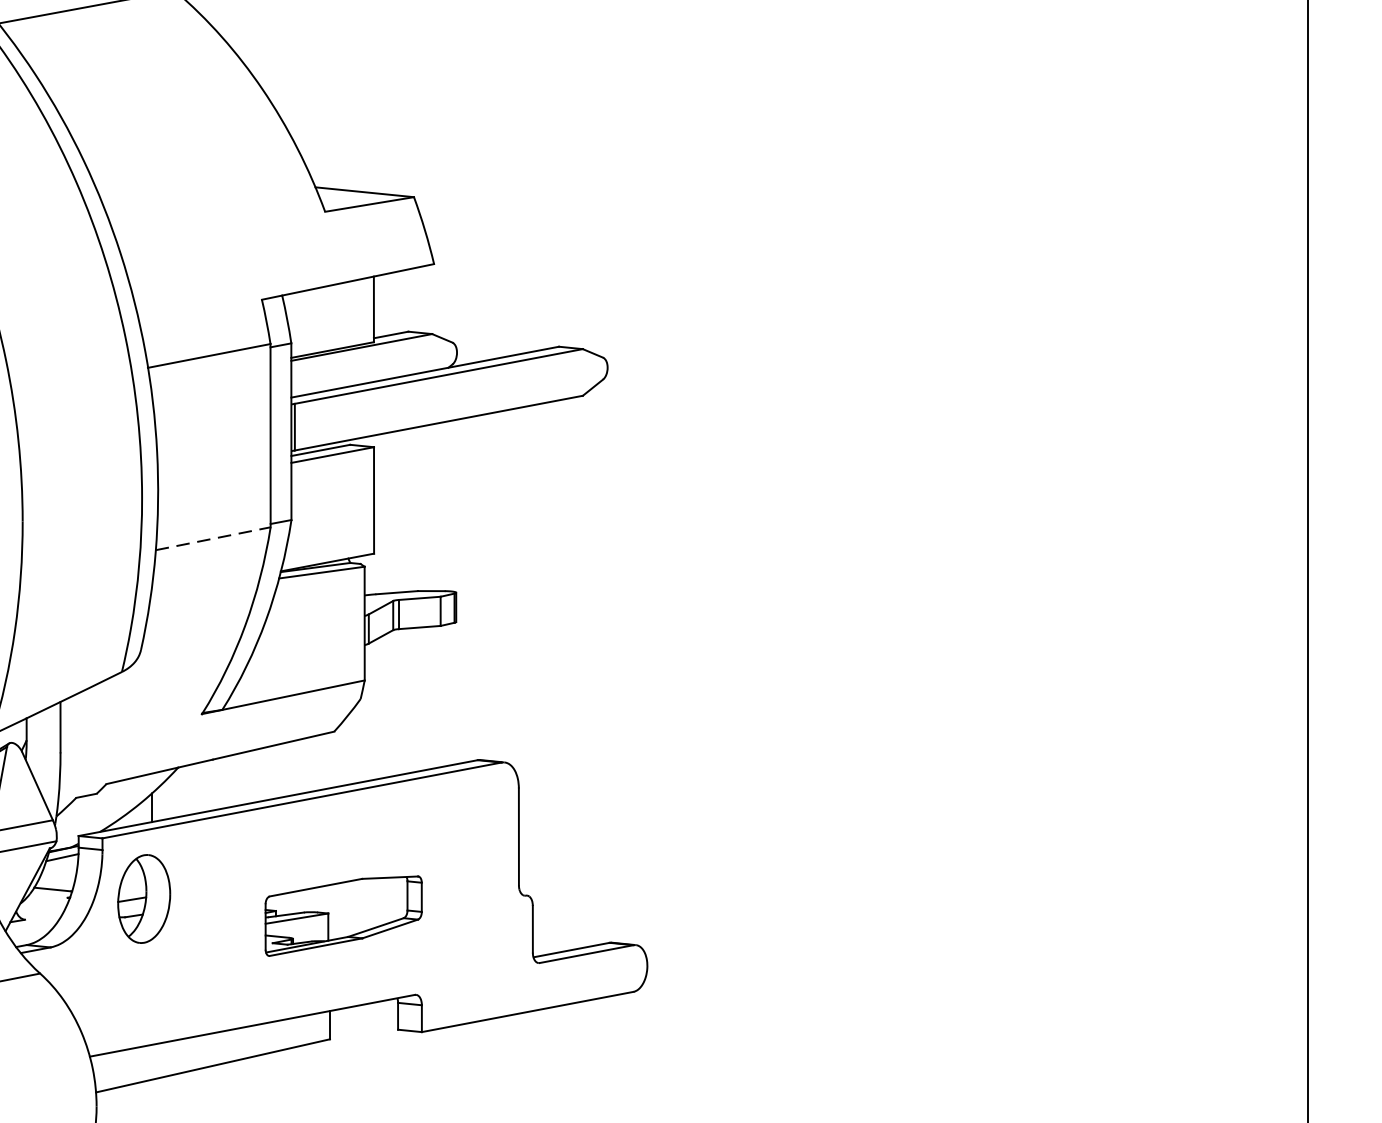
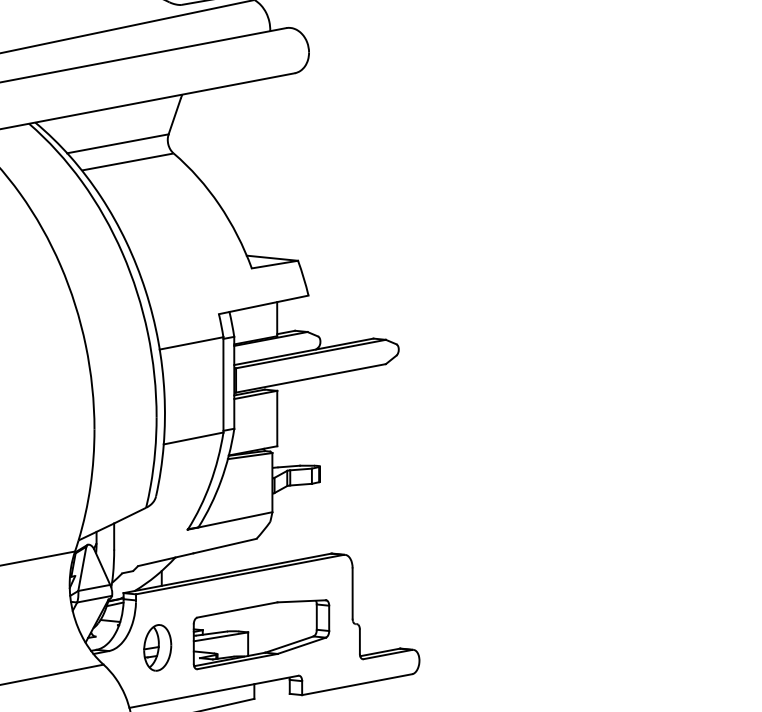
line: (214, 538) -> (194, 438), dashed -> solid
part: (143, 898) -> (157, 647), moved
part: (343, 915) -> (261, 634), size x1.67

